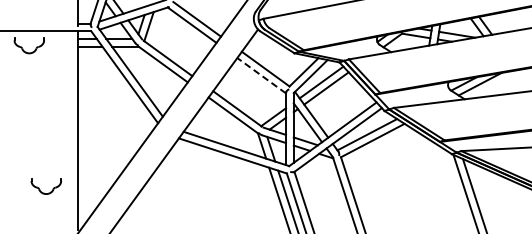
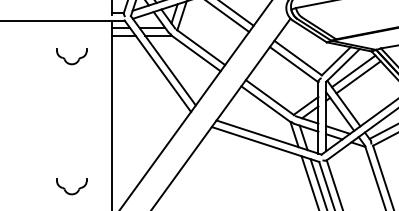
part: (28, 45) -> (71, 56), moved
line: (261, 75) -> (293, 64), dashed -> solid
part: (45, 186) -> (71, 186), moved

